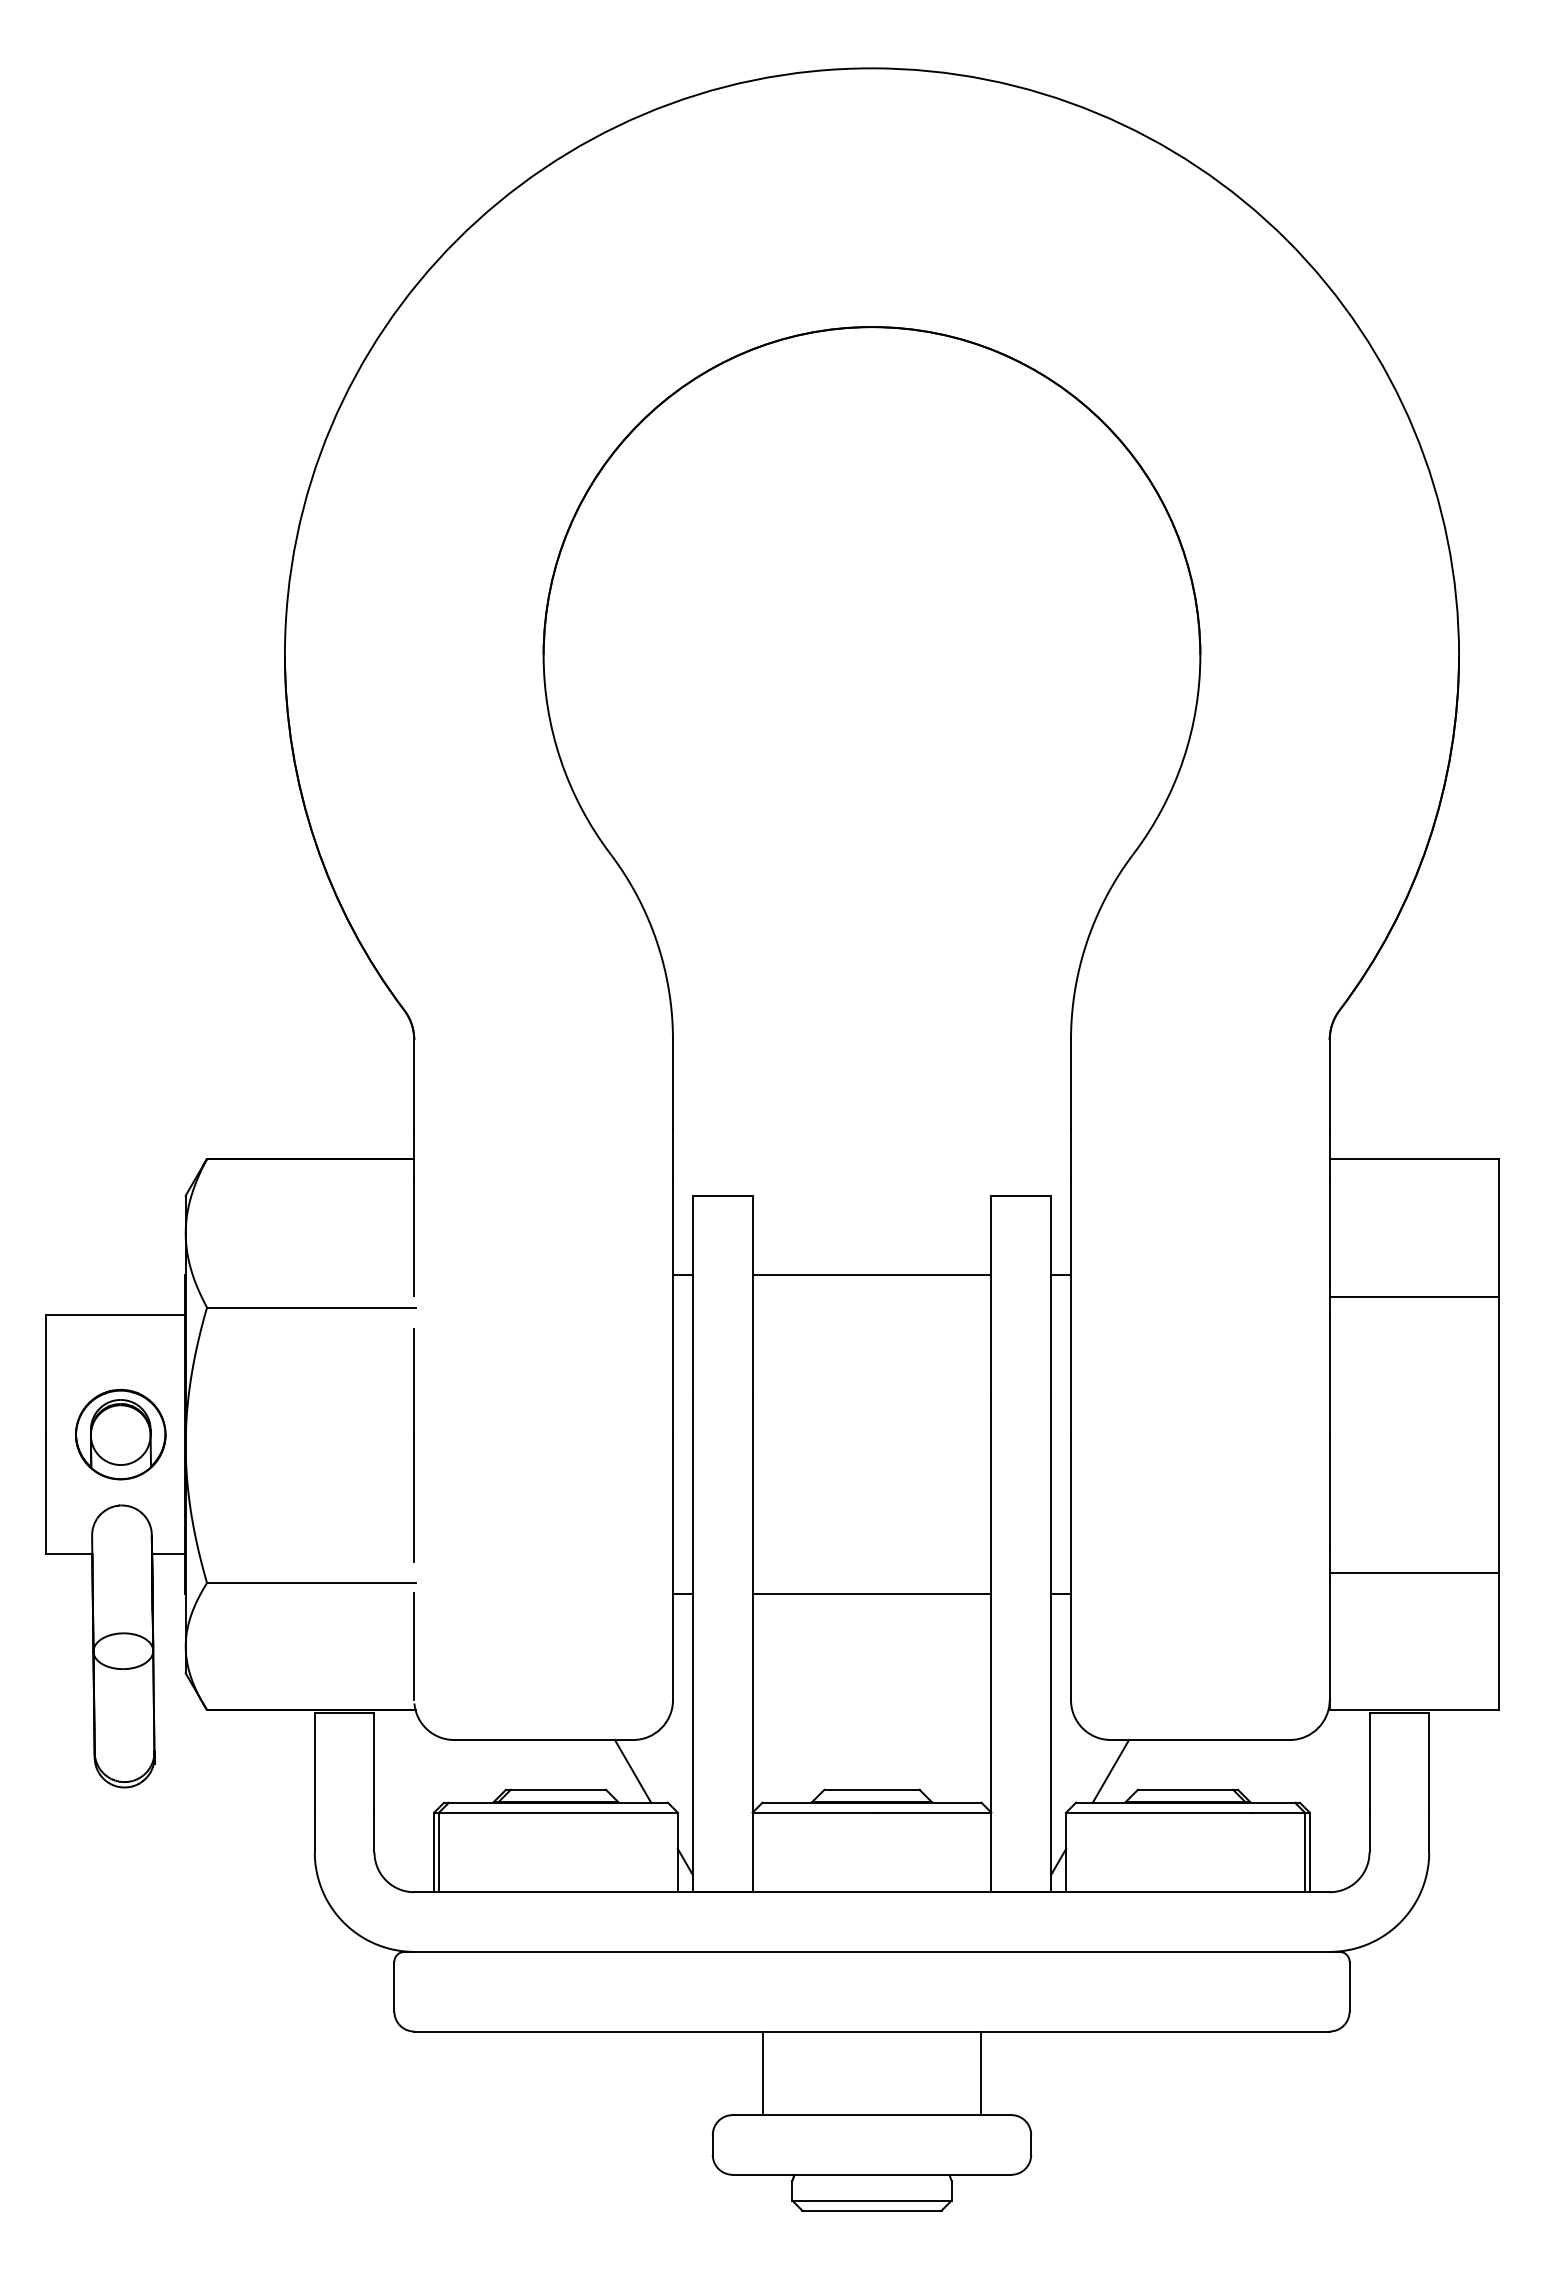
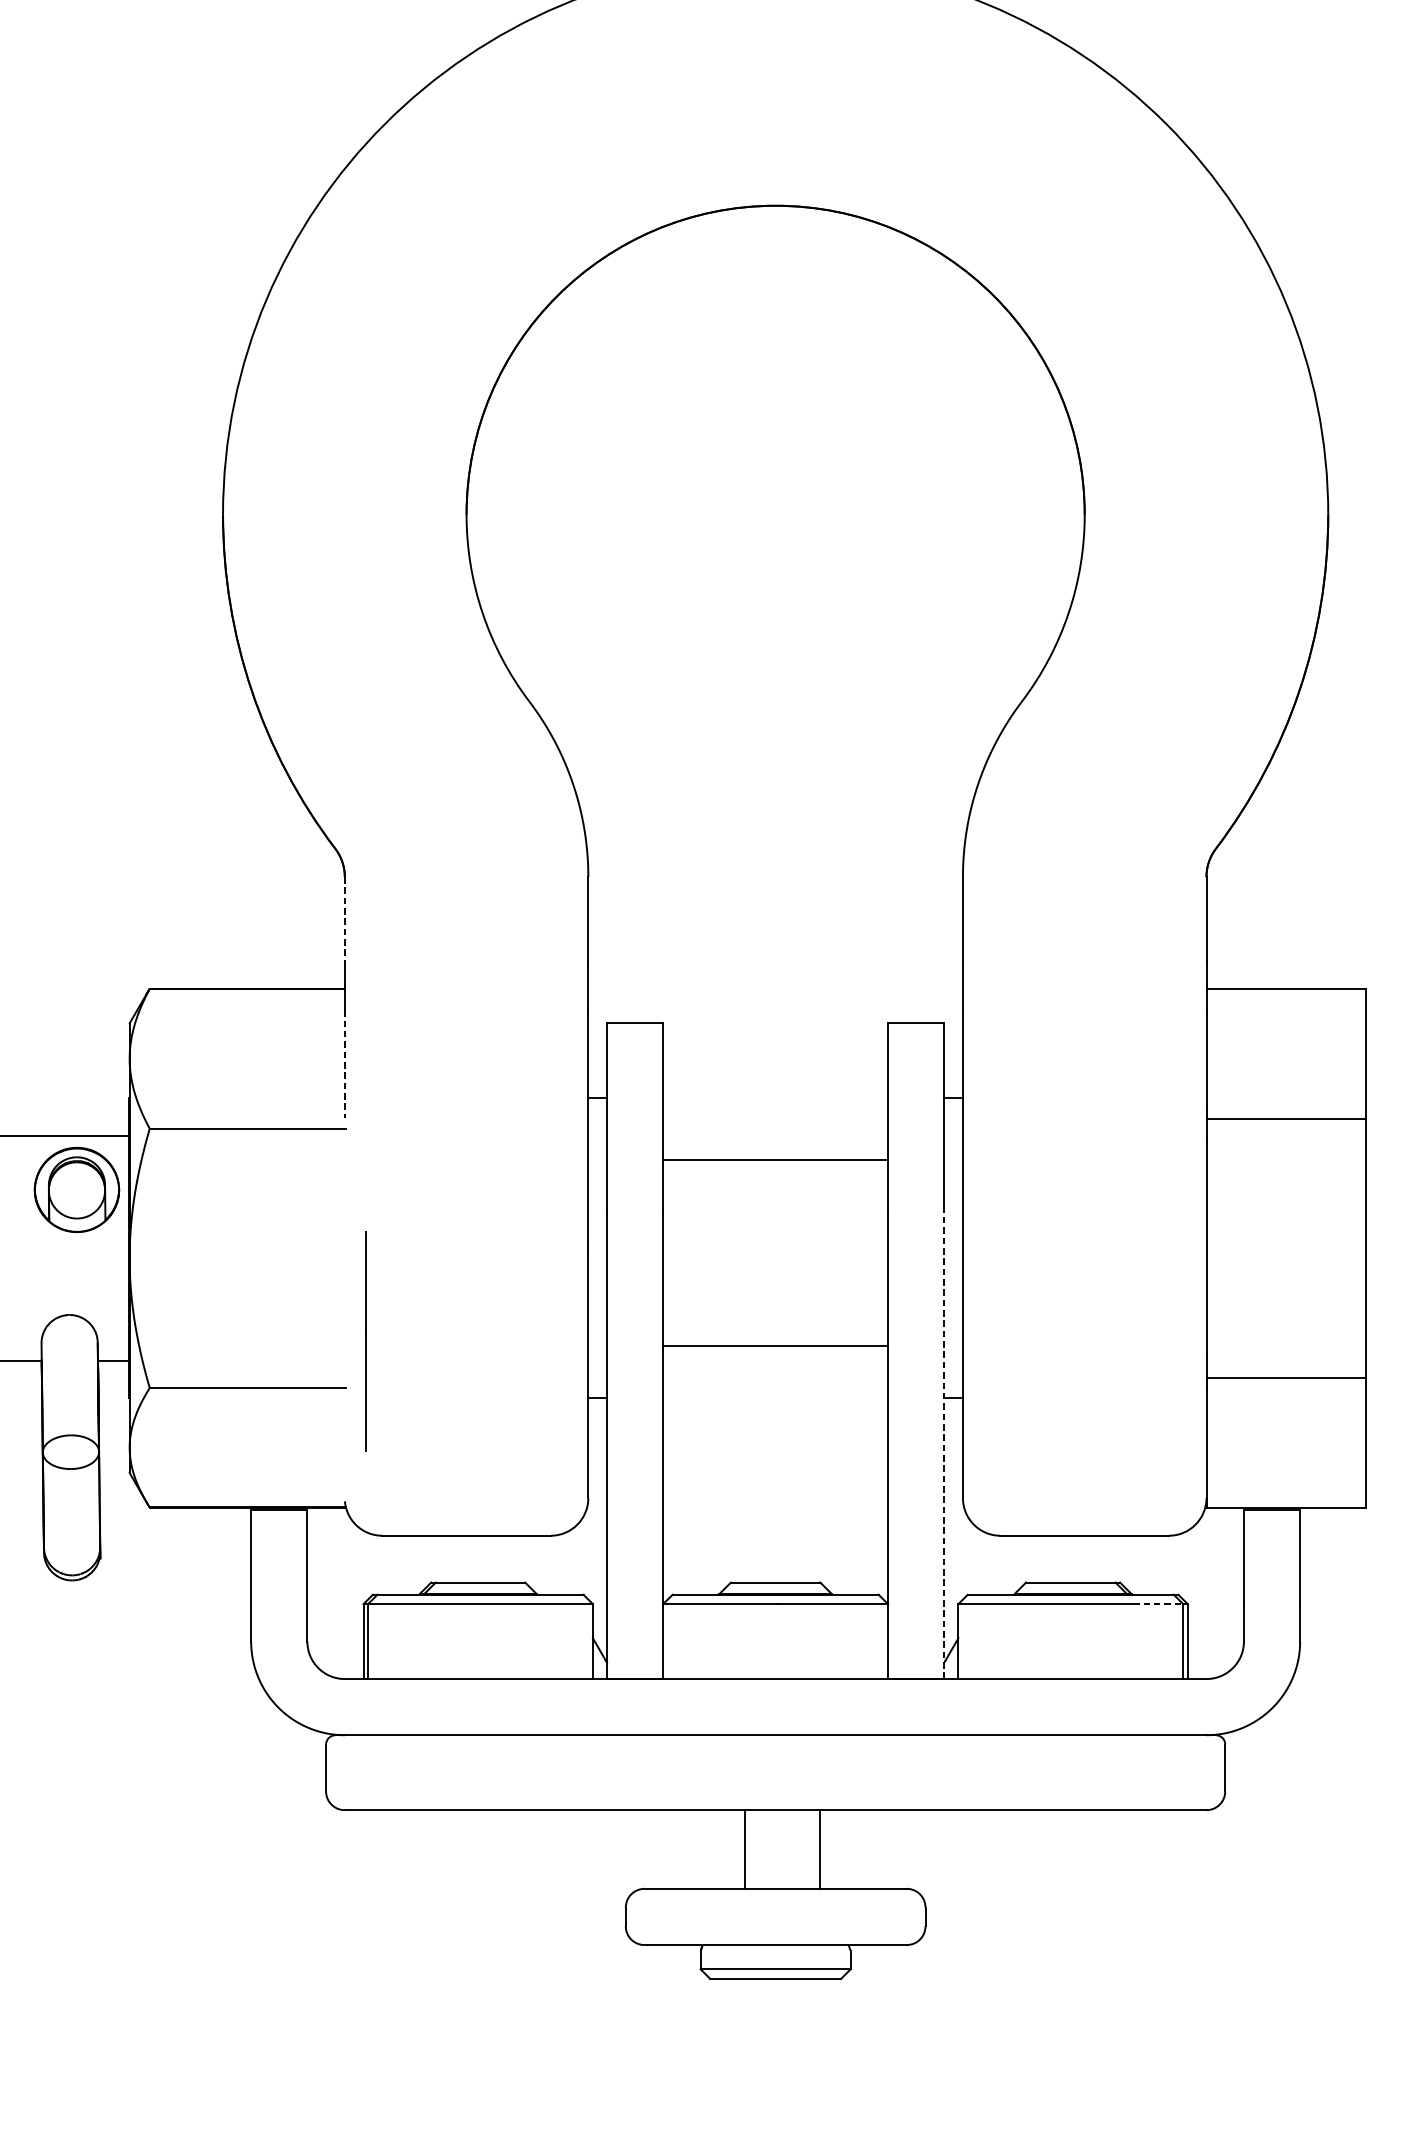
line: (414, 1085) -> (345, 919), solid -> dashed
line: (414, 1239) -> (345, 1064), solid -> dashed
line: (871, 1275) -> (775, 1159), moved
part: (120, 1434) -> (76, 1189), moved
line: (413, 1445) -> (364, 1341), moved
line: (871, 1593) -> (775, 1346), moved
line: (1051, 1643) -> (944, 1444), solid -> dashed
line: (414, 1646) -> (345, 1447), removed
line: (632, 1770) -> (550, 1564), removed
line: (1110, 1770) -> (1000, 1564), removed
line: (1278, 1812) -> (1158, 1603), solid -> dashed
line: (762, 2073) -> (745, 1849), moved
line: (981, 2073) -> (820, 1849), moved

